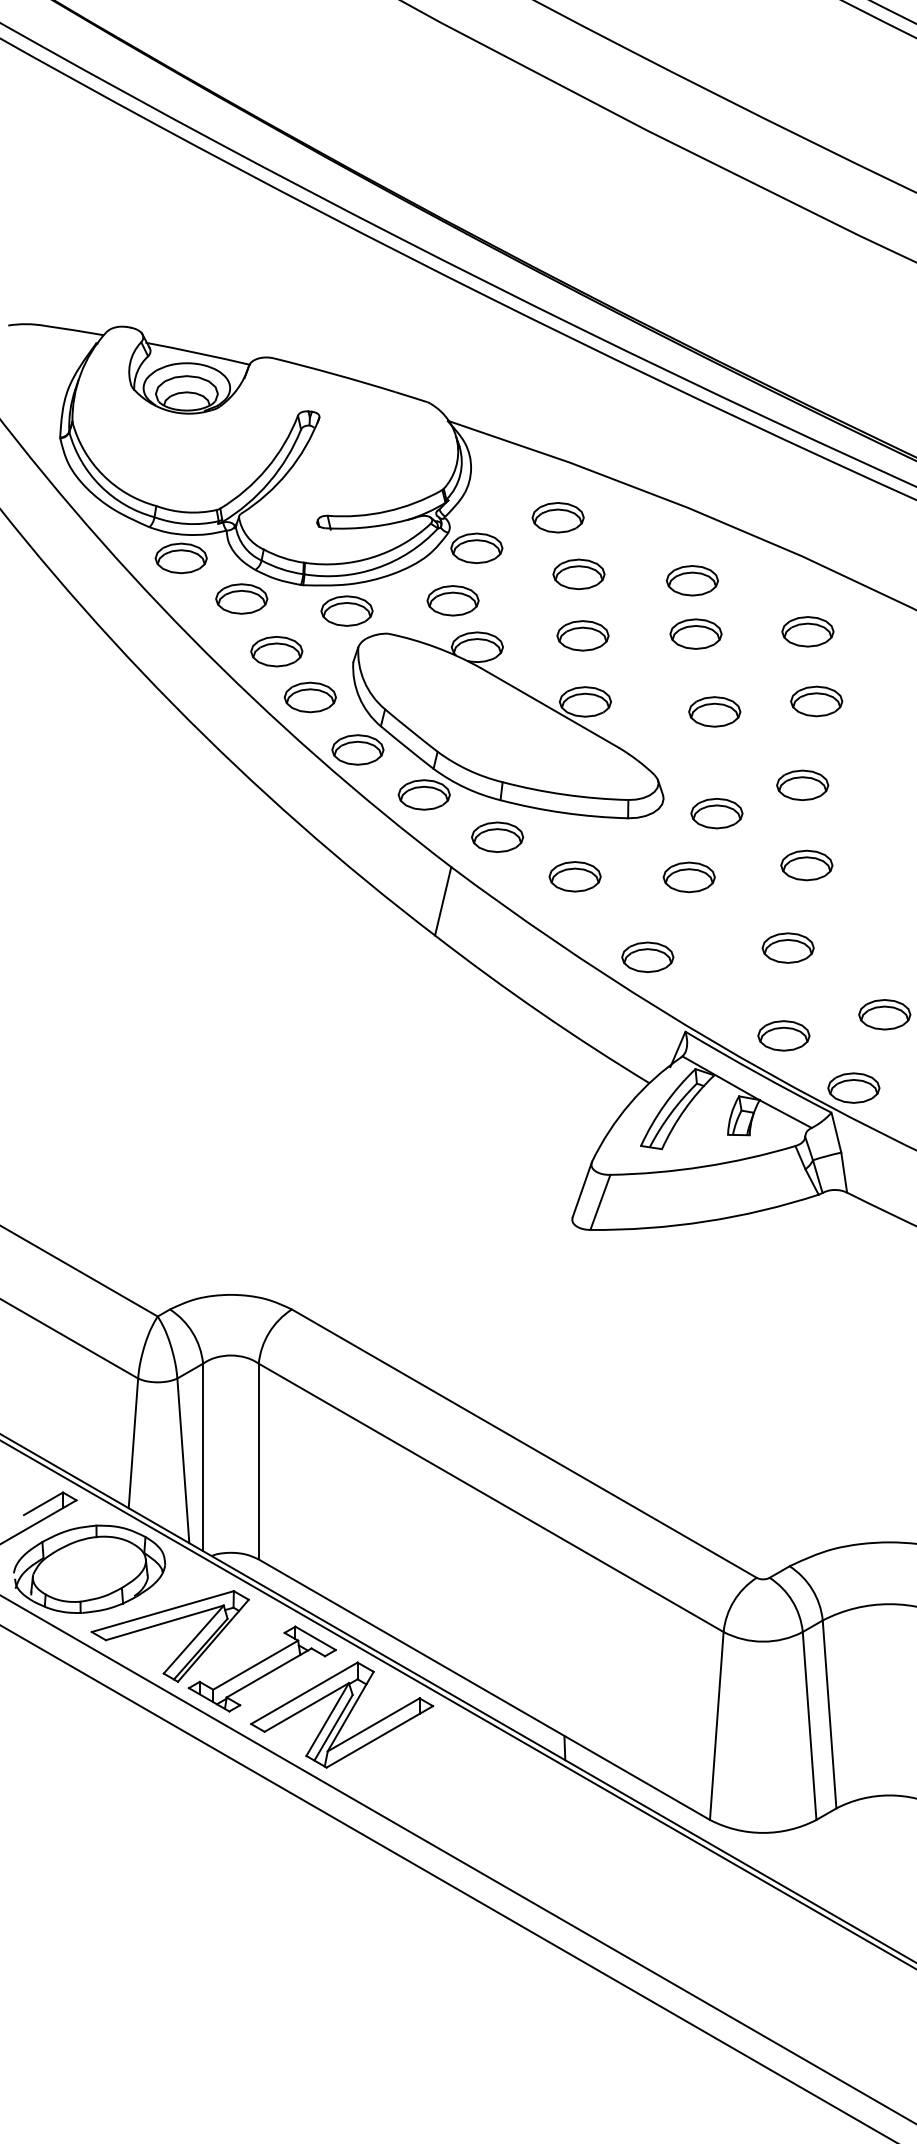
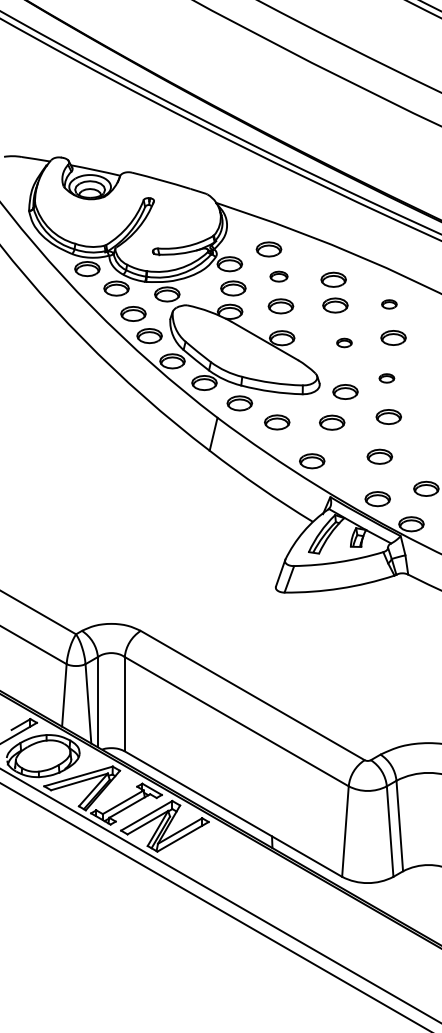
part: (577, 573) -> (278, 276), size x0.7
part: (453, 600) -> (233, 288), moved
part: (808, 631) -> (389, 304), size x0.6
part: (714, 710) -> (344, 342), size x0.6
part: (802, 785) -> (386, 378), size x0.6

